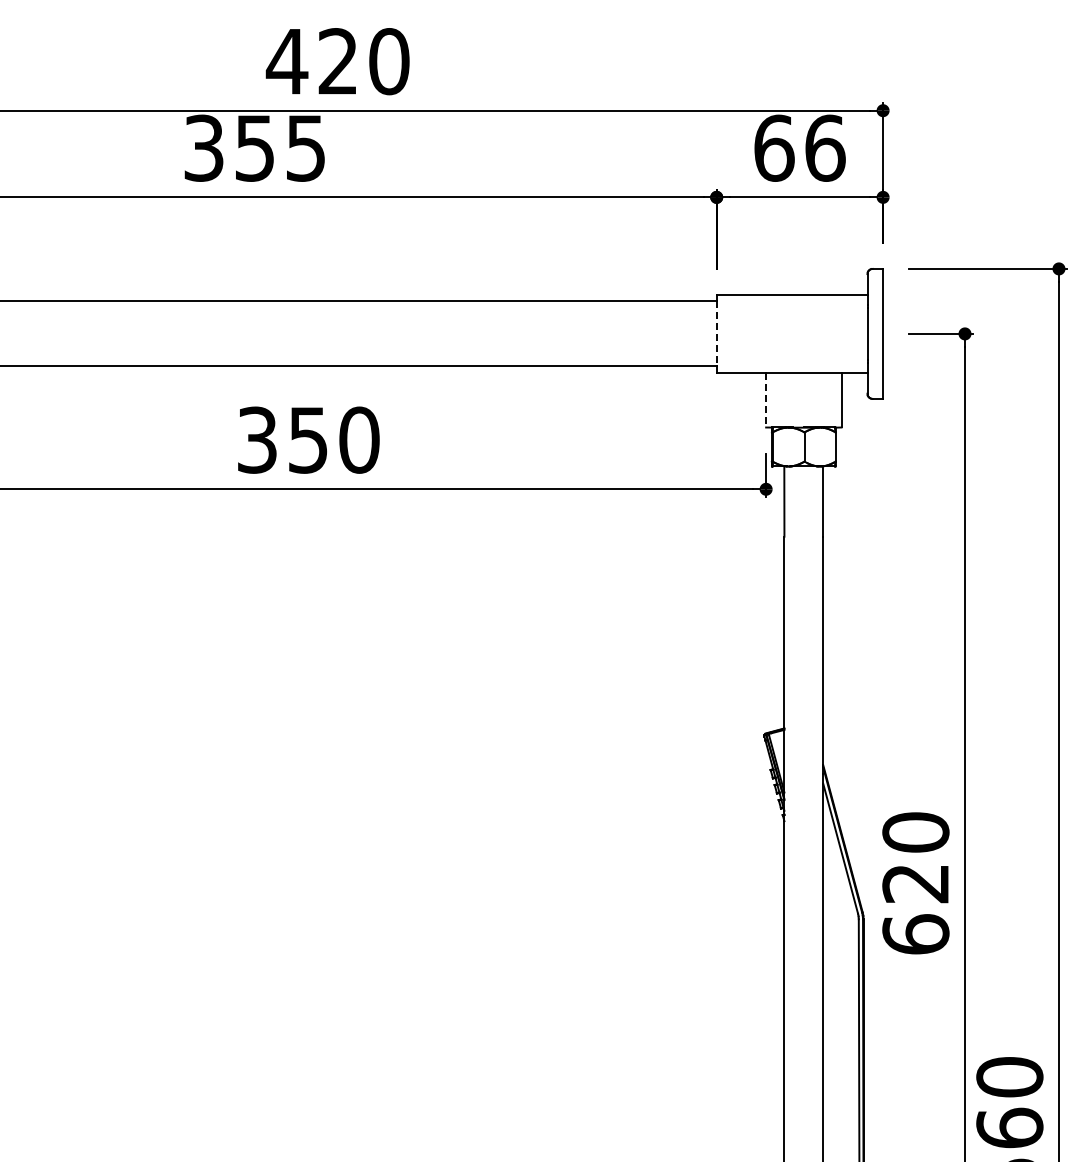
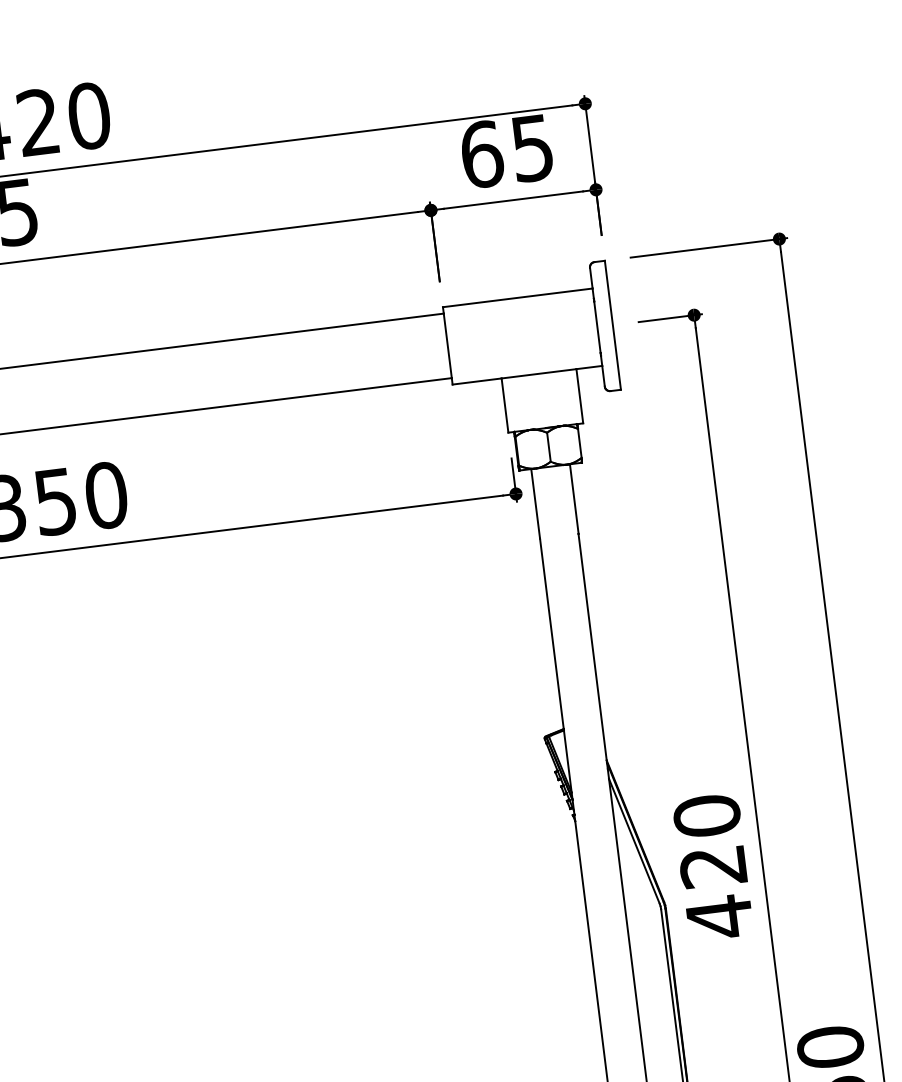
text: (825, 147) -> (532, 147), 66 -> 65
line: (716, 334) -> (447, 346), dashed -> solid
line: (766, 400) -> (505, 405), dashed -> solid
text: (915, 934) -> (719, 917), 620 -> 420

